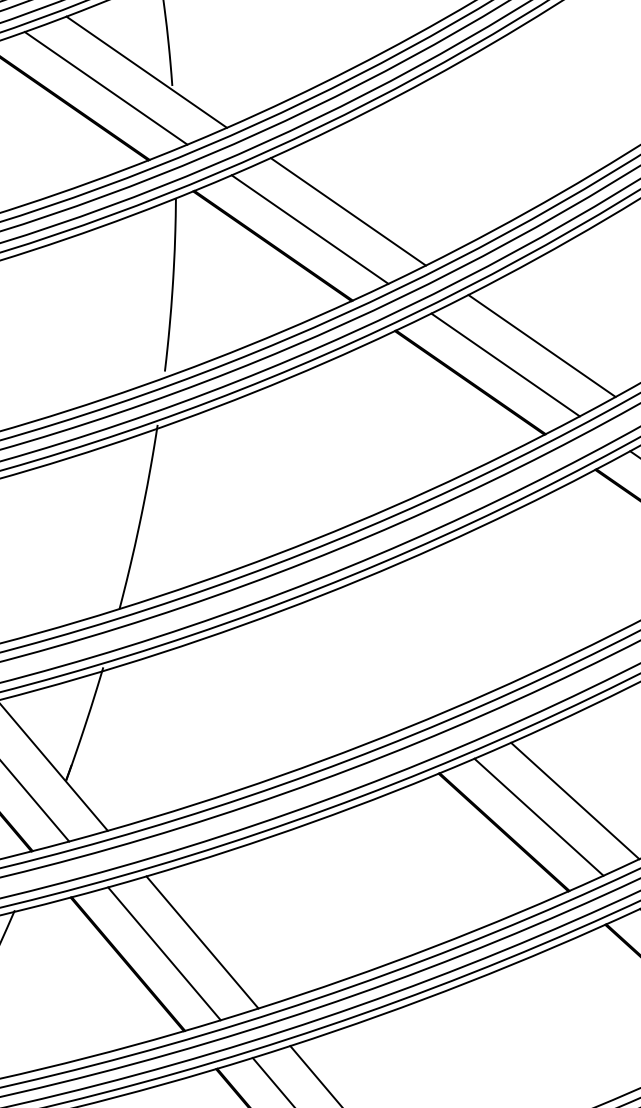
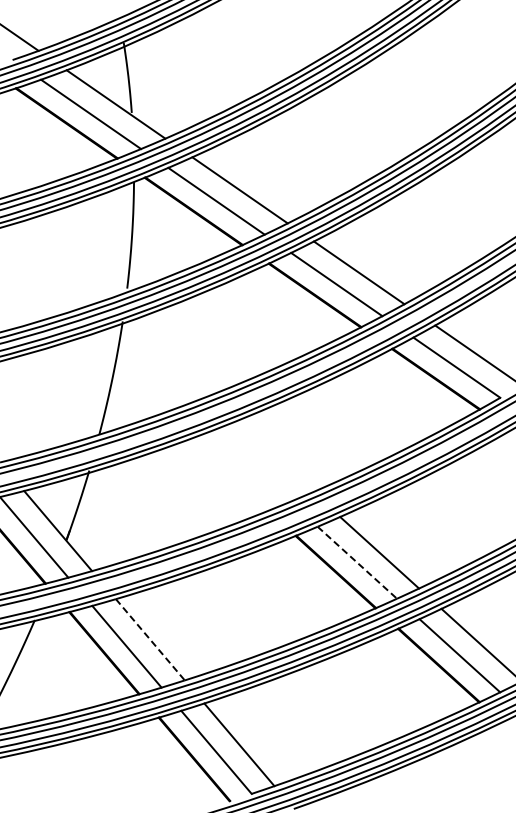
line: (539, 816) -> (357, 562), solid -> dashed
line: (202, 943) -> (150, 640), solid -> dashed

